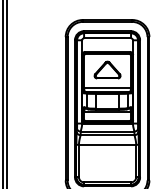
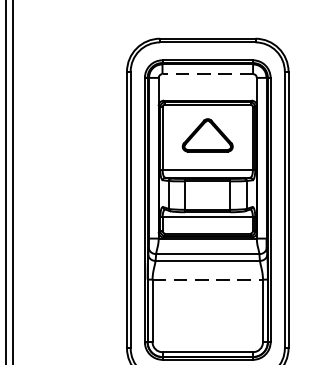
line: (107, 38) -> (207, 74), solid -> dashed
line: (107, 144) -> (207, 279), solid -> dashed

